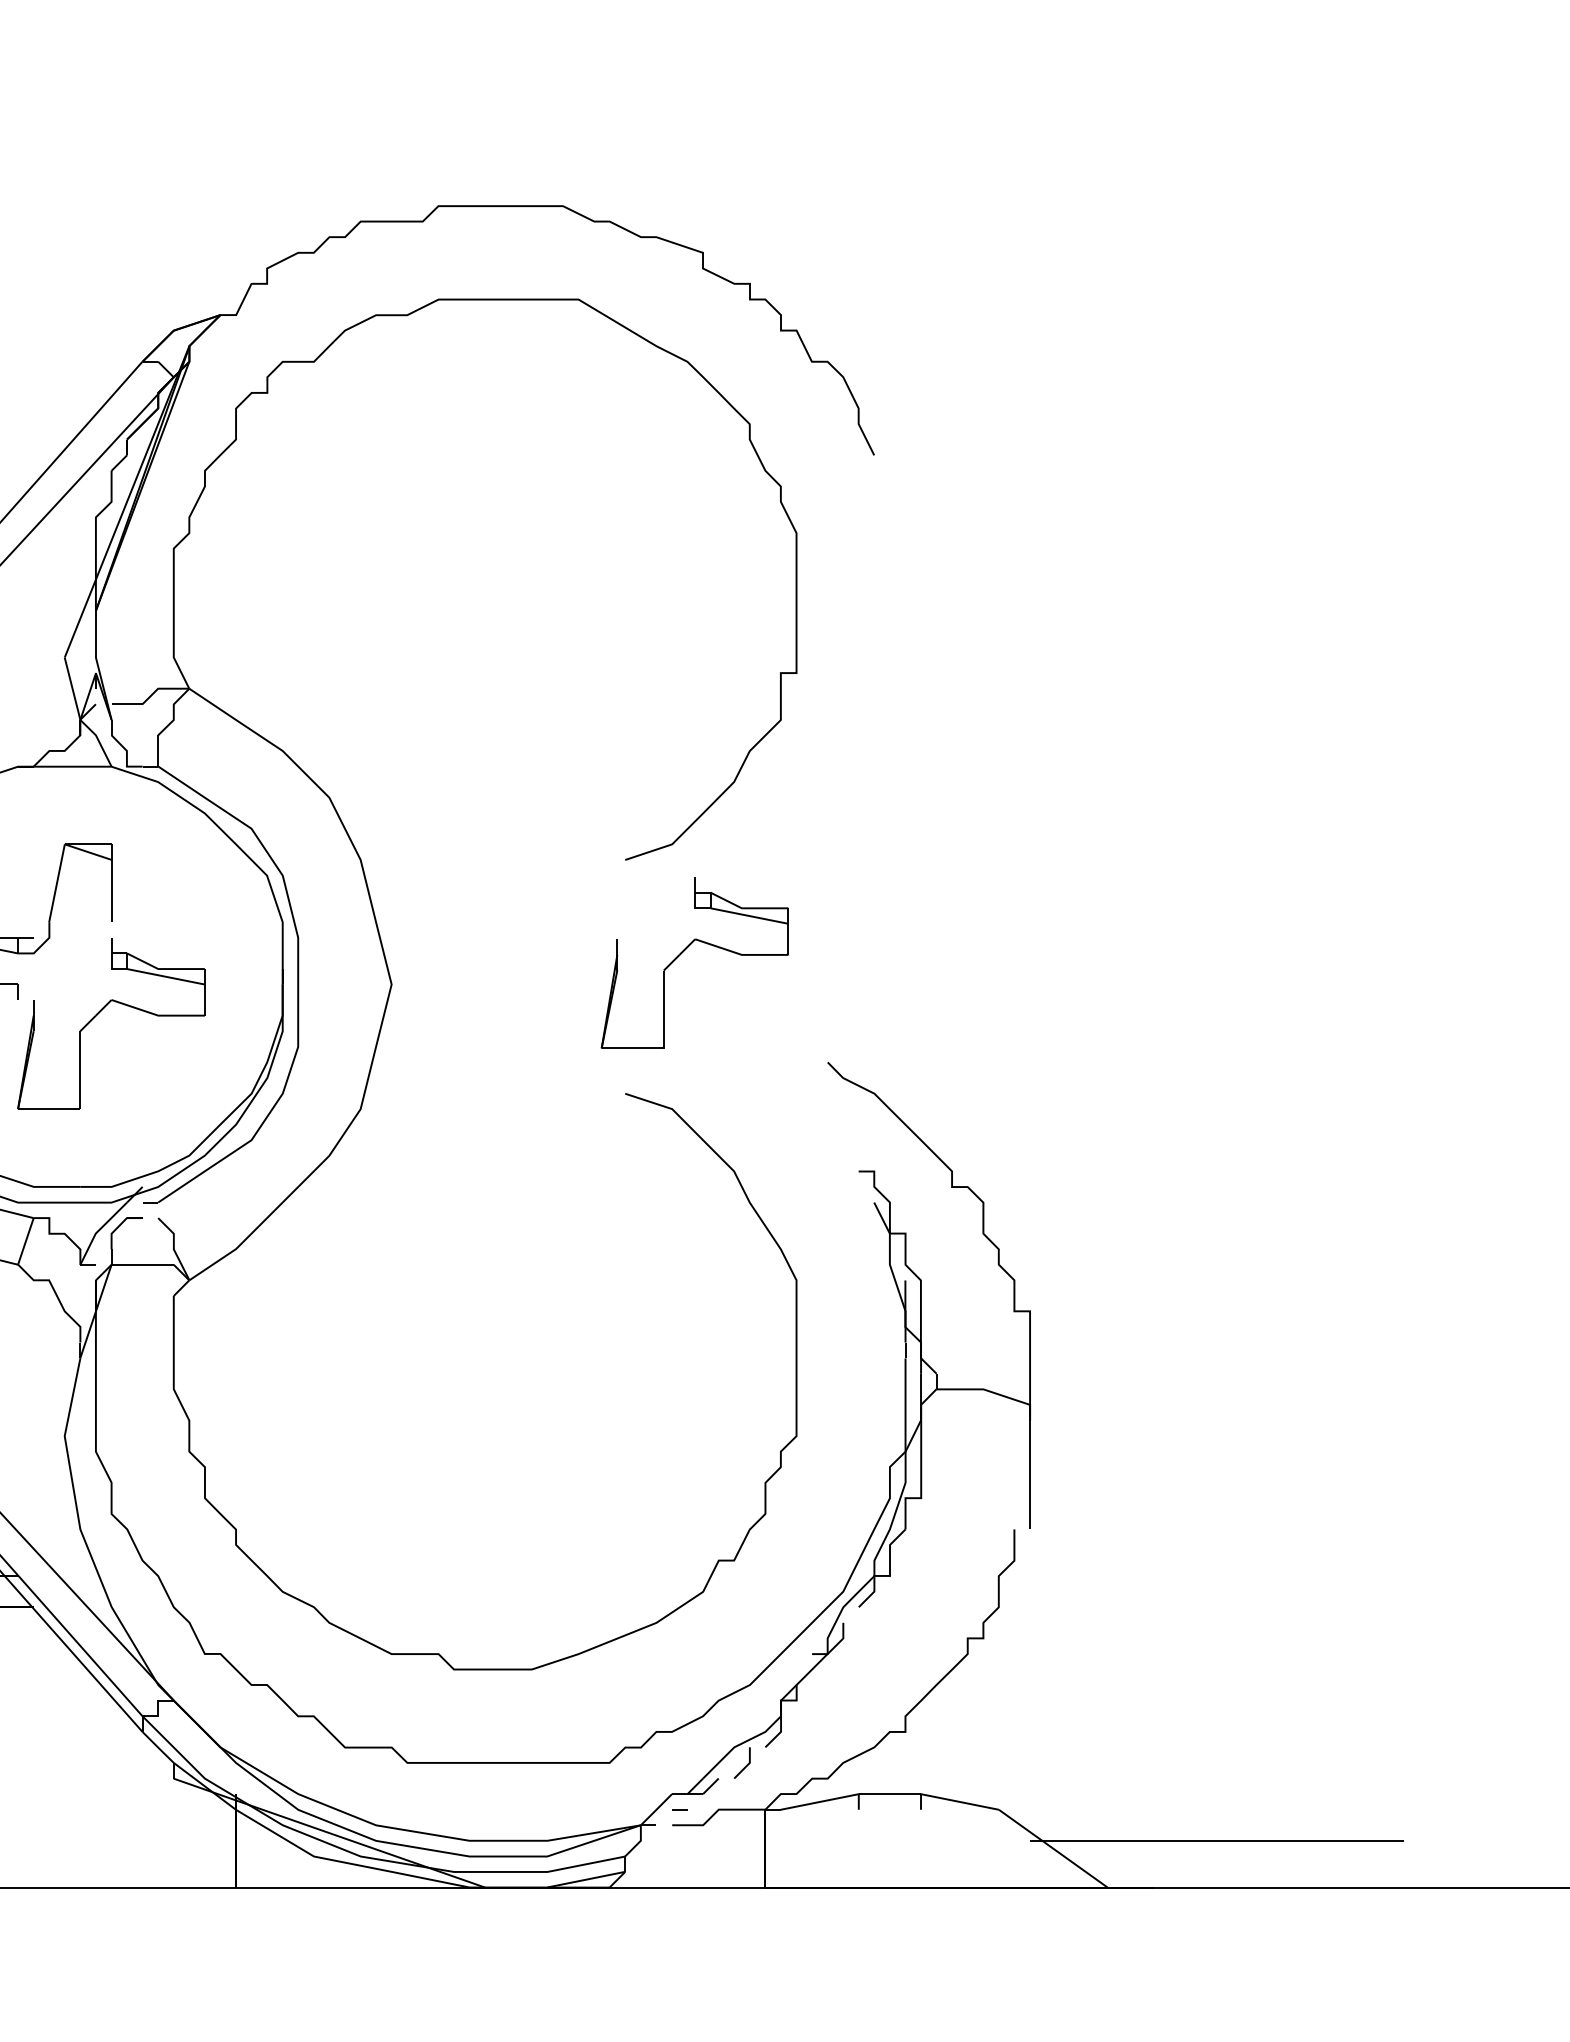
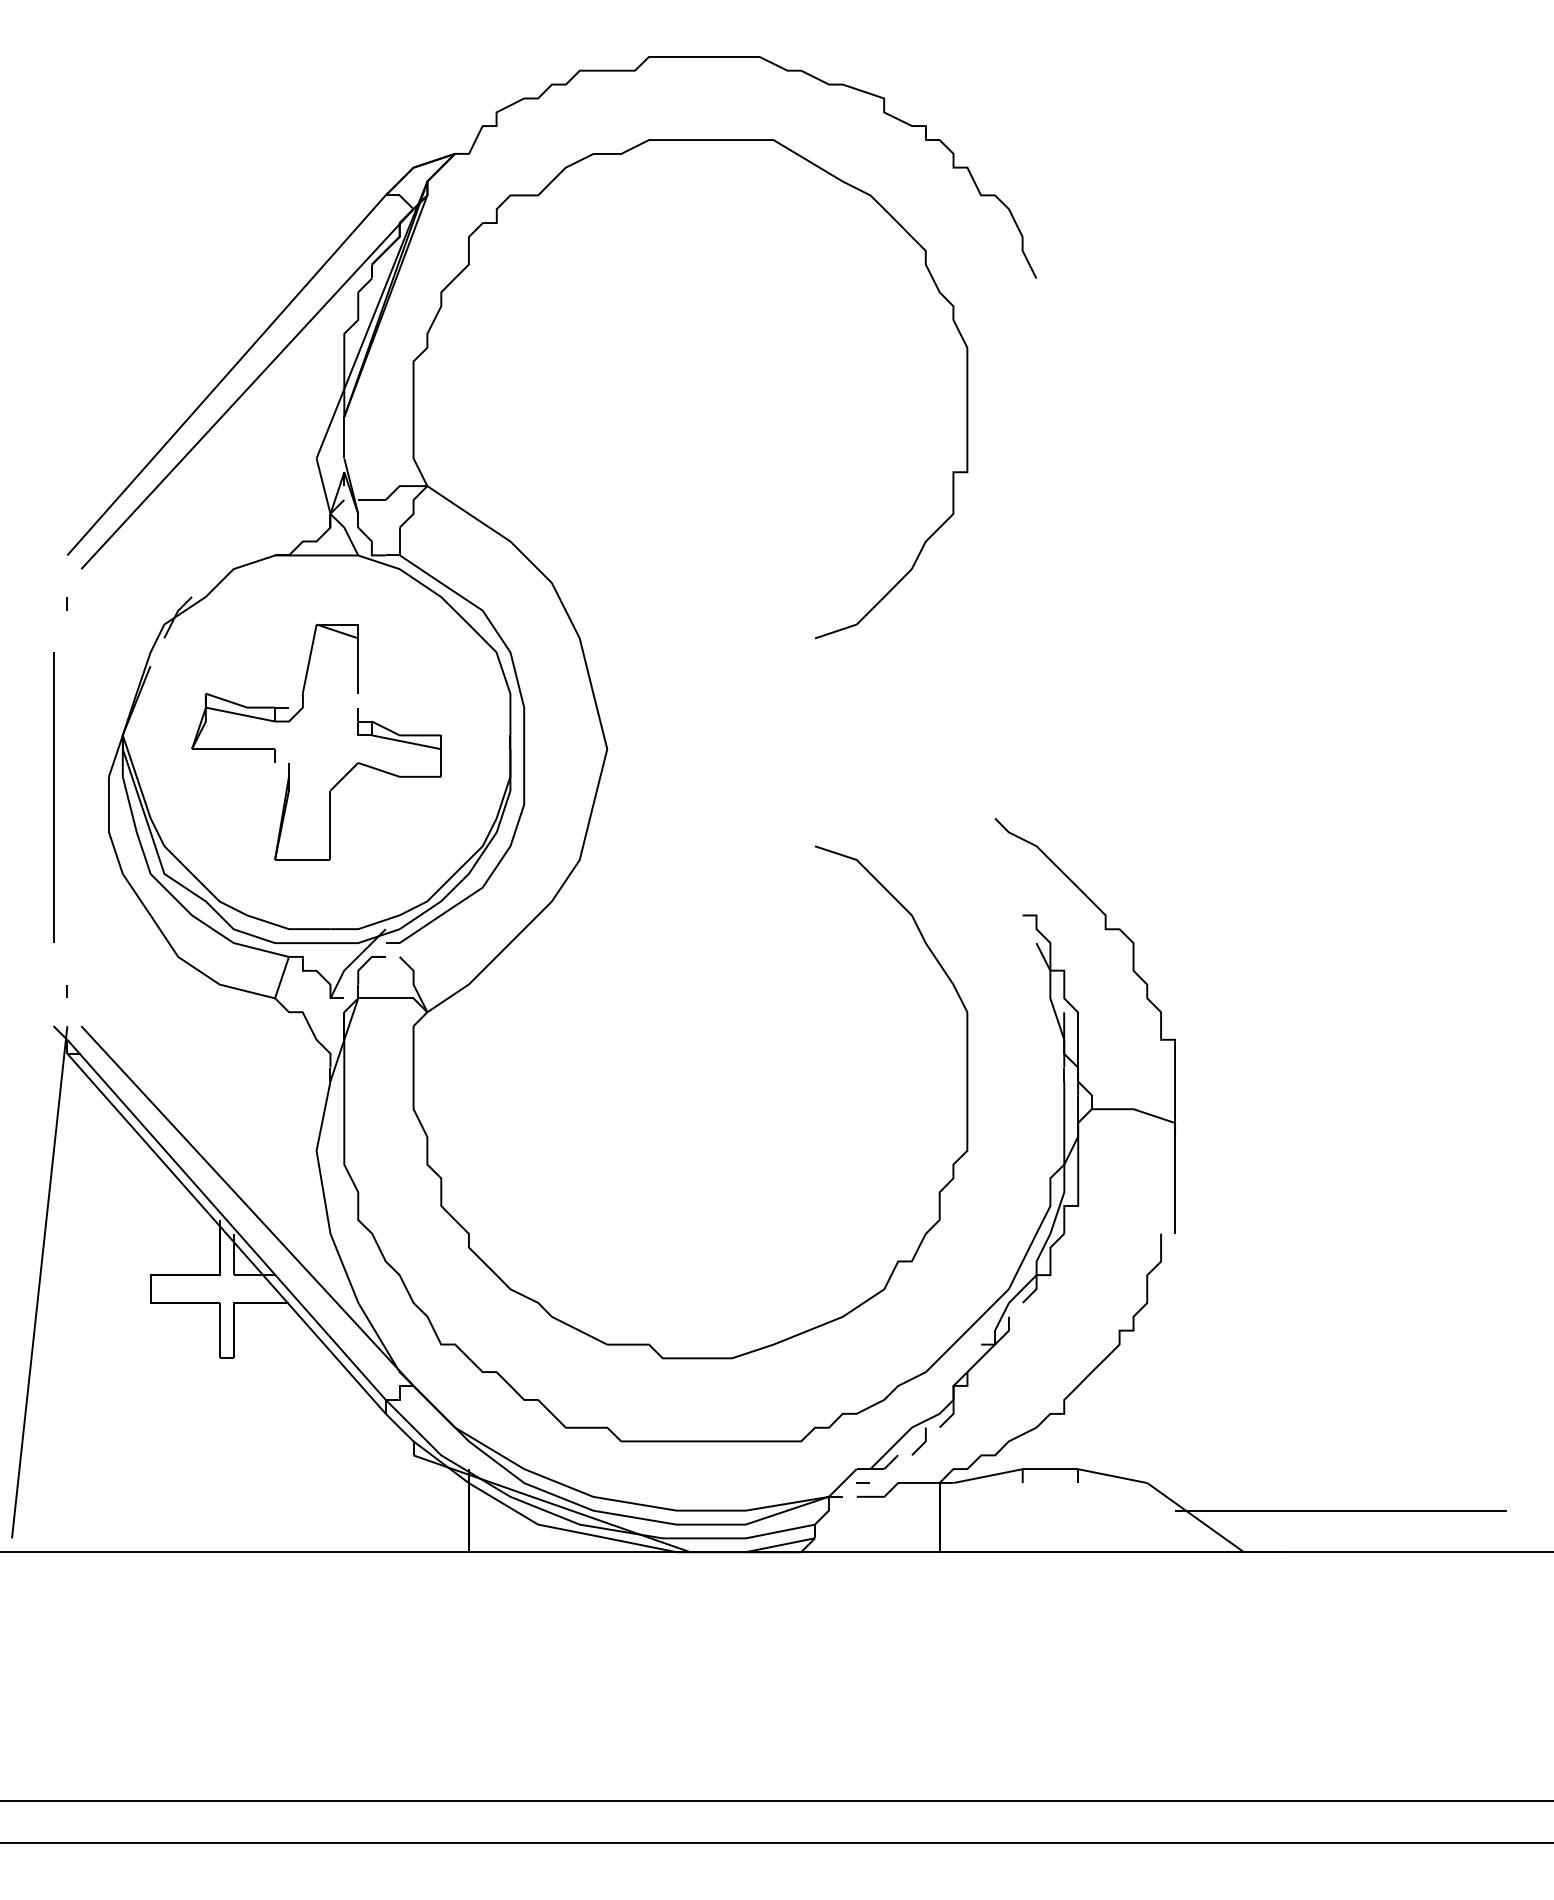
part: (684, 952) -> (867, 720), removed

